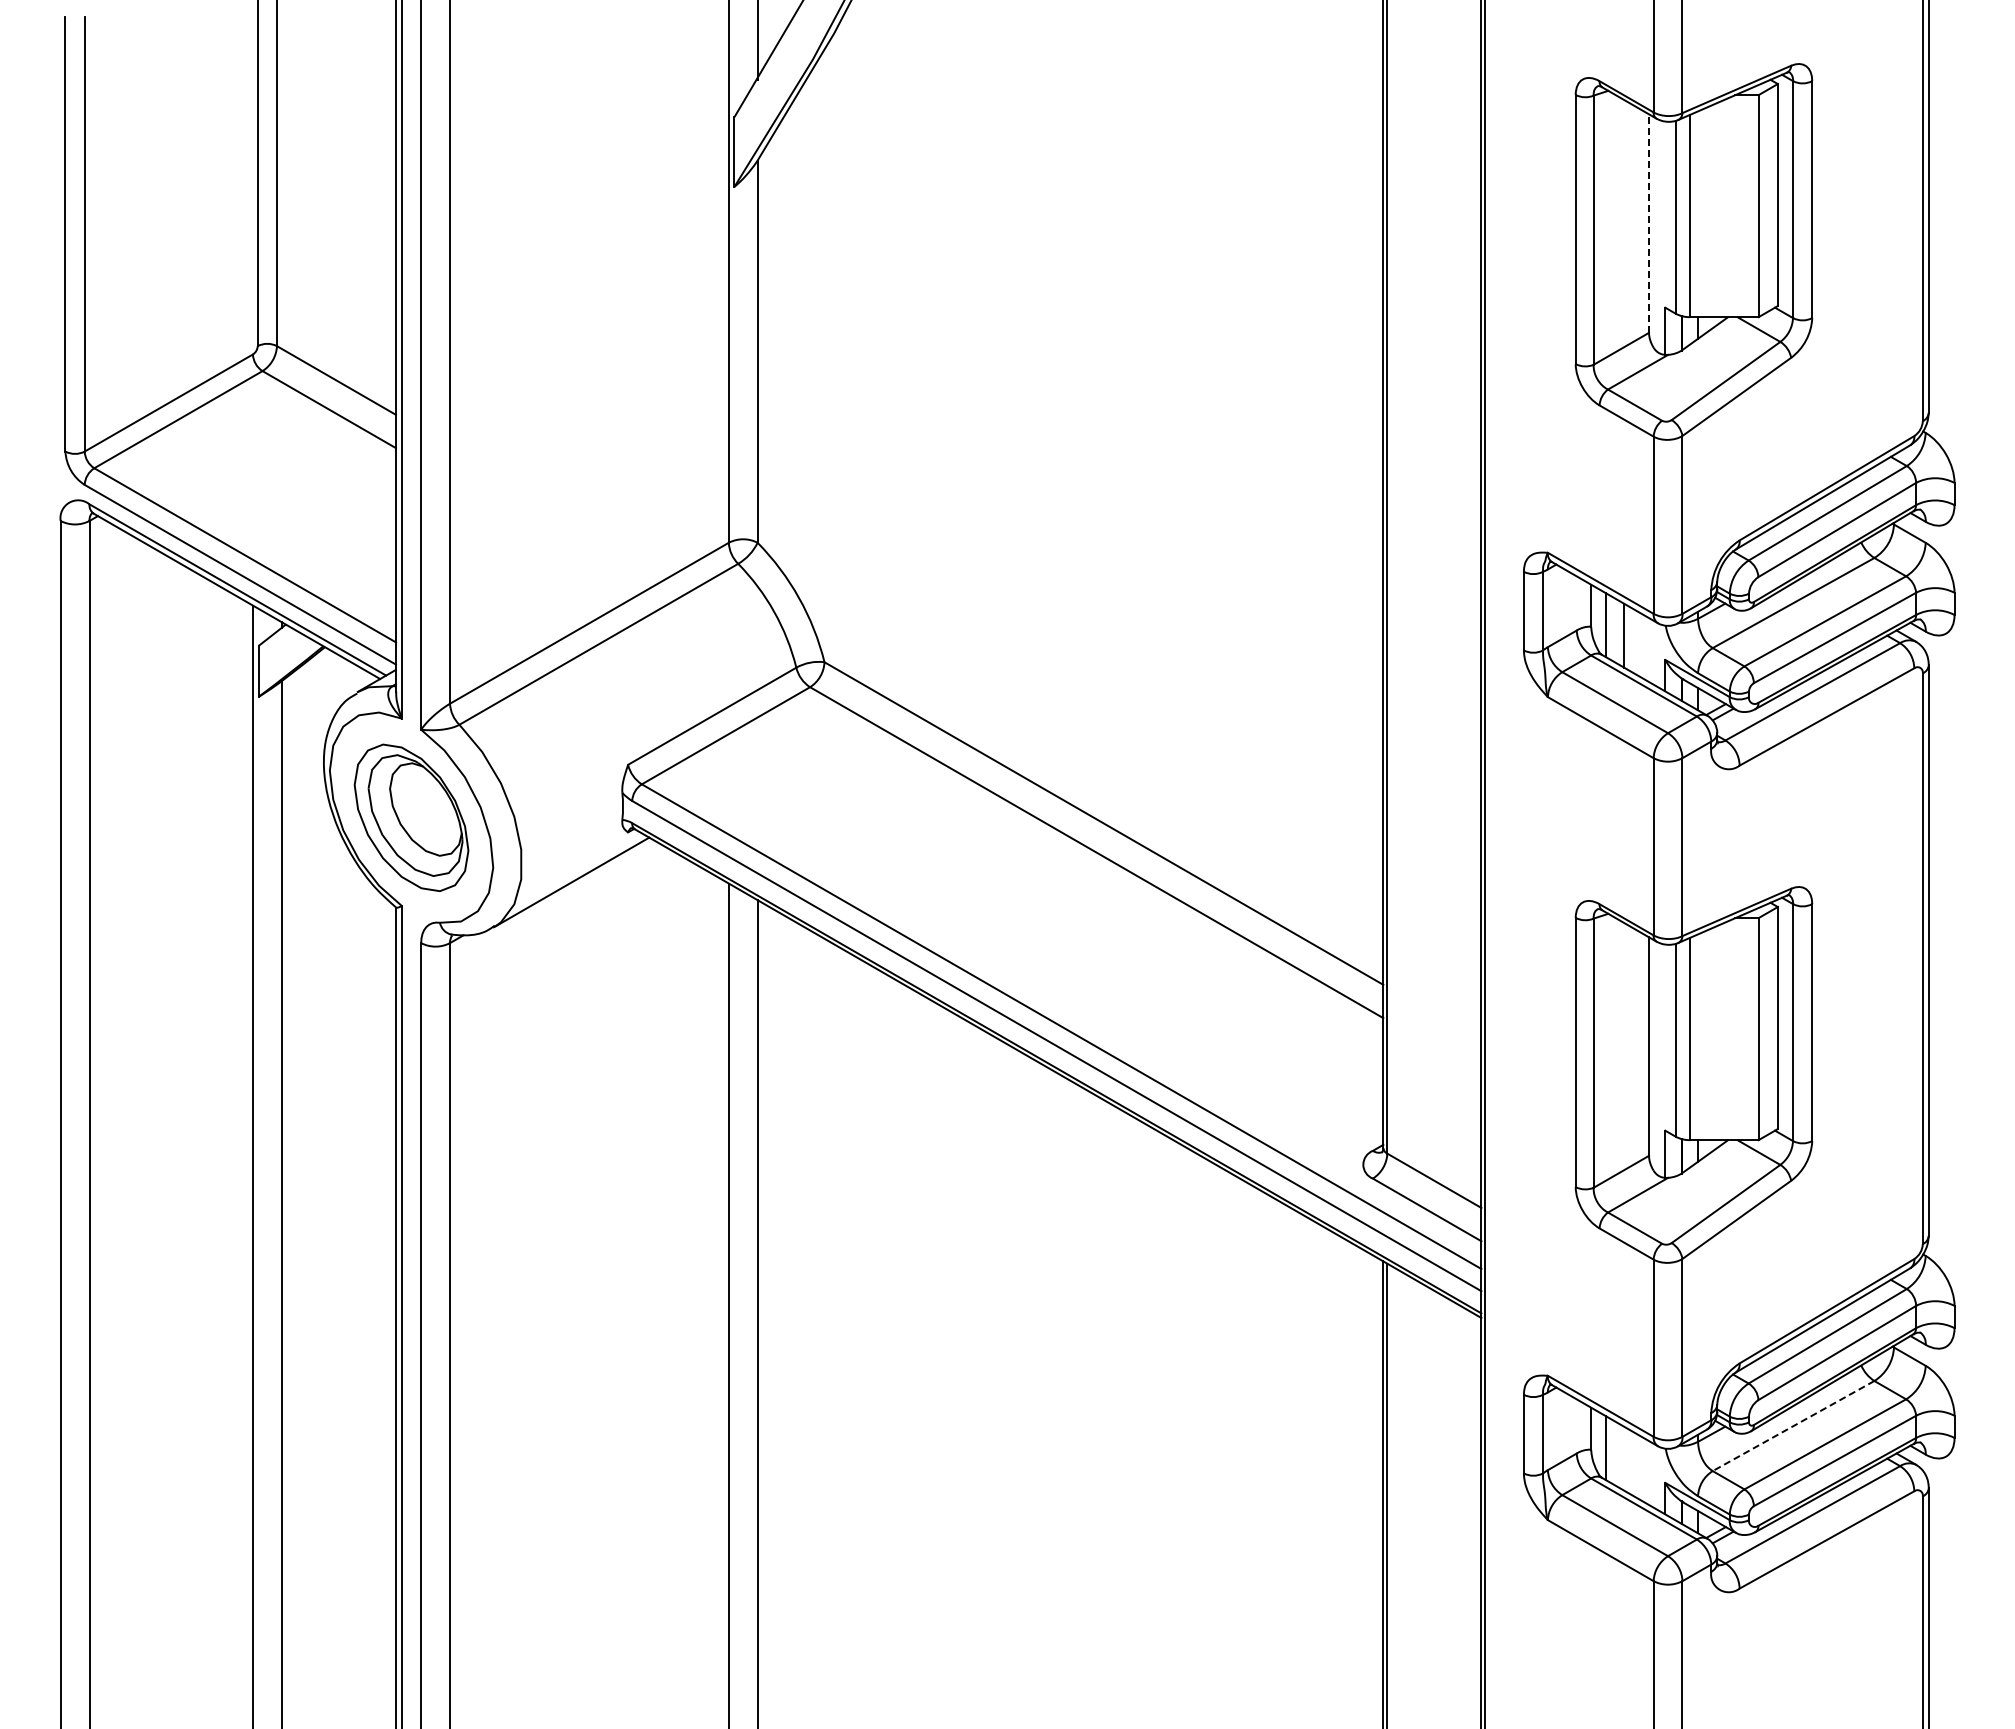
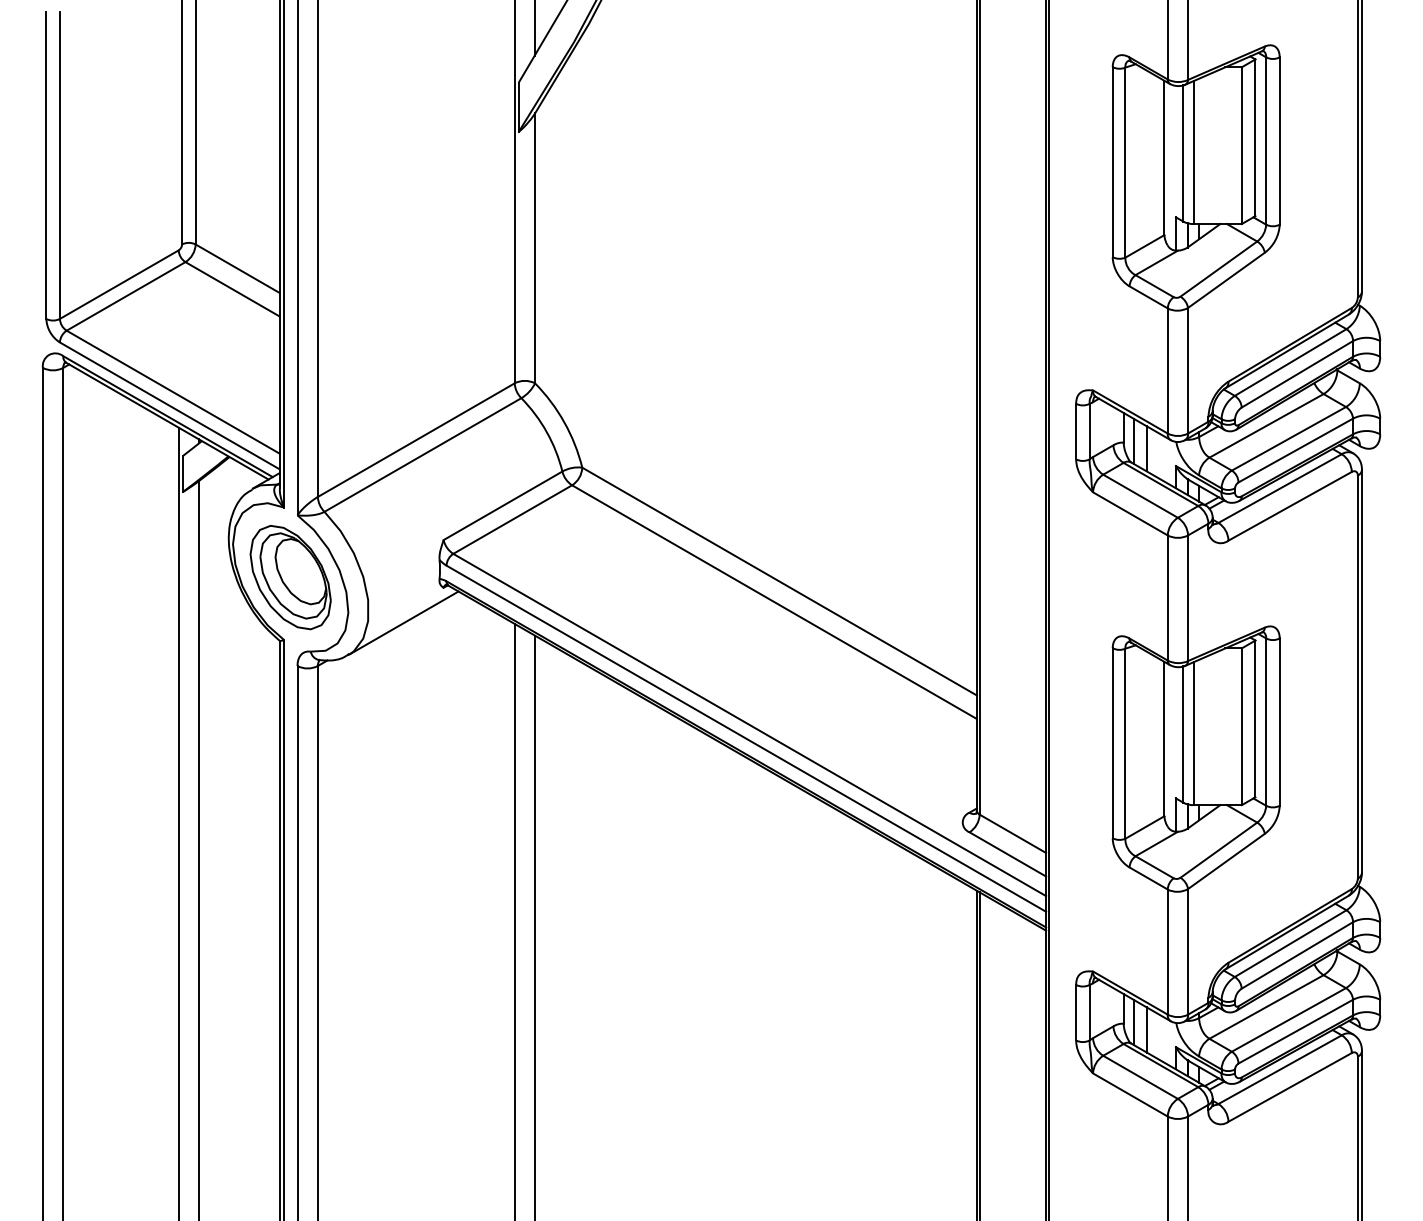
line: (1649, 223) -> (1164, 157), dashed -> solid
line: (1793, 1426) -> (1266, 1007), dashed -> solid
line: (1624, 1458) -> (1147, 1029), added

